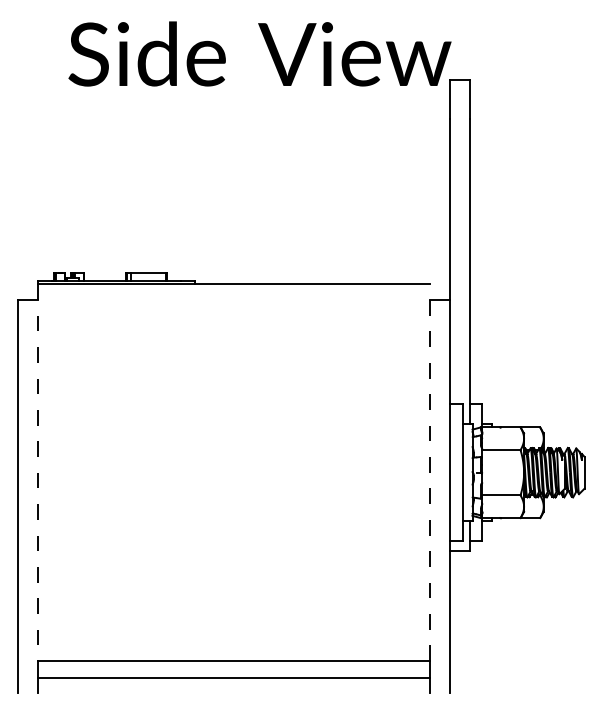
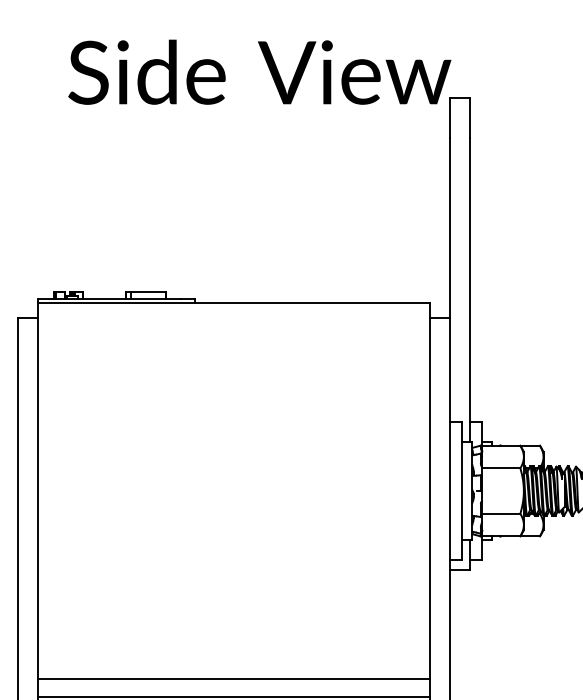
line: (430, 472) -> (430, 490), dashed -> solid
line: (37, 473) -> (37, 491), dashed -> solid

